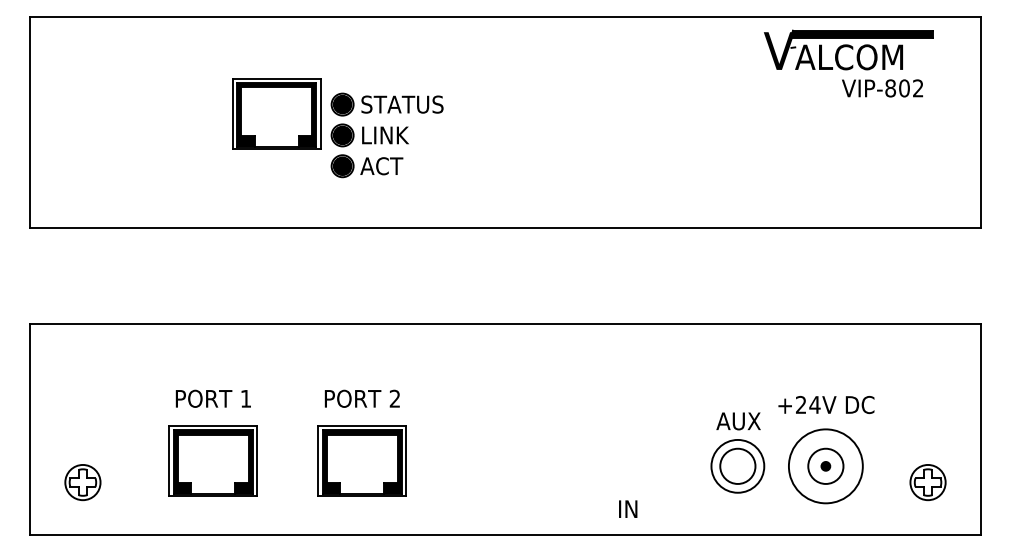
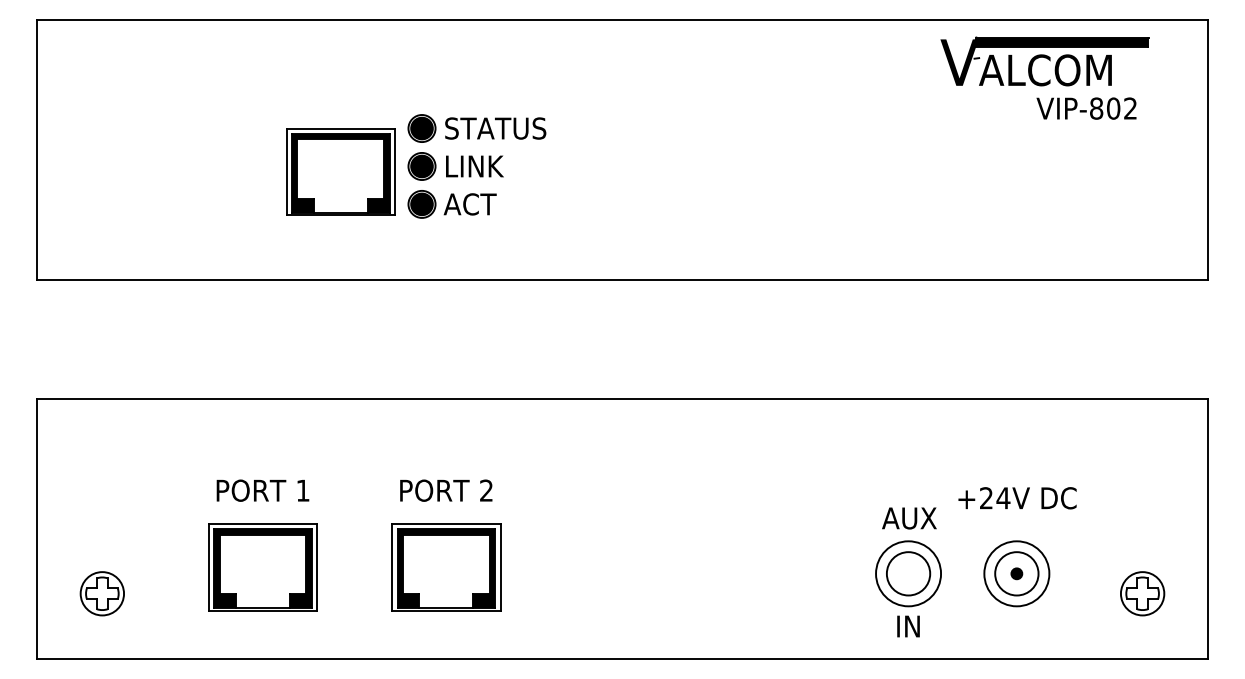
part: (276, 113) -> (340, 171), moved
circle: (825, 466) -> (1016, 573), size x0.71
text: (628, 509) -> (908, 626), moved

